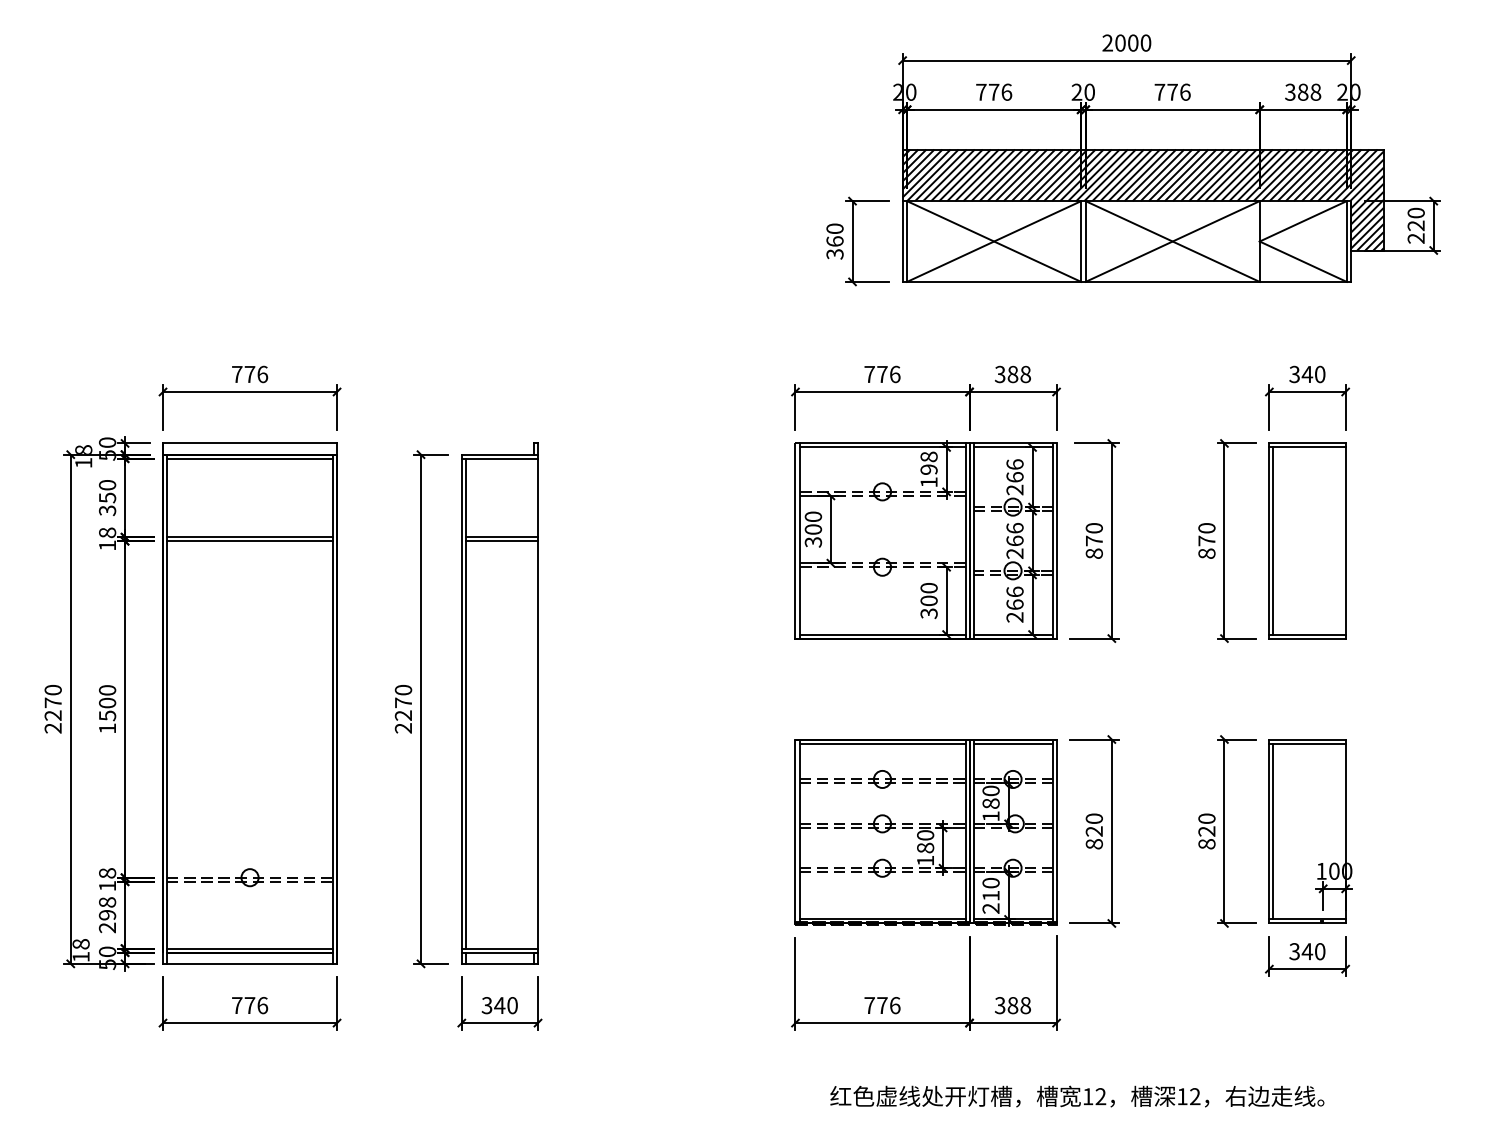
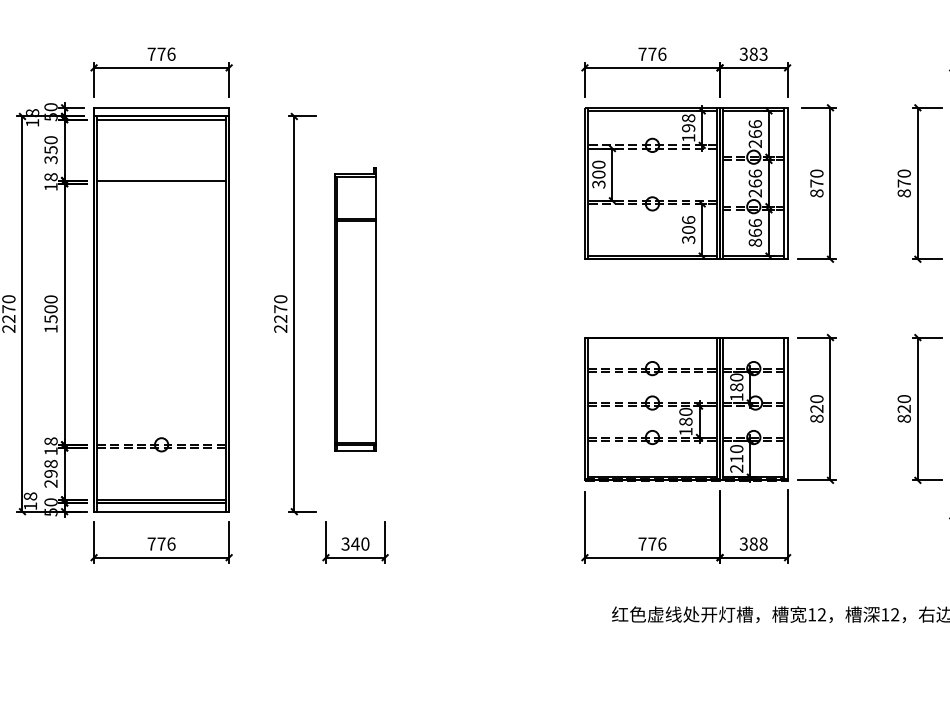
text: (1025, 373) -> (763, 53), 388 -> 383
line: (250, 541) -> (161, 183), removed
text: (928, 587) -> (688, 219), 300 -> 306
text: (1014, 617) -> (754, 242), 266 -> 866
part: (499, 703) -> (355, 309), size x0.7
line: (882, 743) -> (652, 340), removed
line: (1012, 743) -> (753, 340), removed

